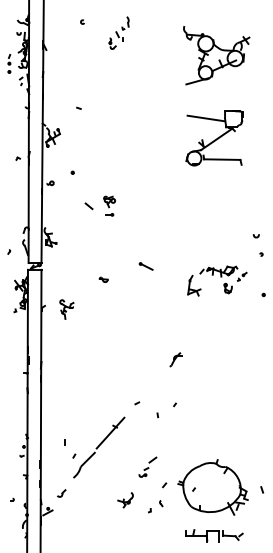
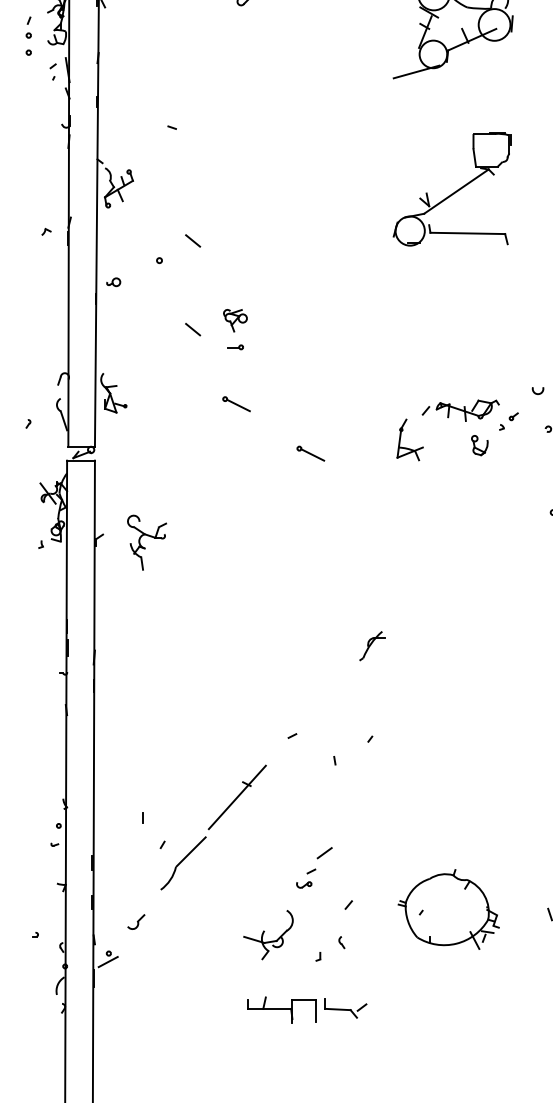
line: (205, 118) -> (433, 148), removed
line: (88, 163) -> (191, 241), added
part: (109, 242) -> (235, 404), added
part: (103, 279) -> (222, 480), removed
part: (217, 280) -> (457, 429), moved
part: (66, 309) -> (146, 542), size x1.4
part: (212, 487) -> (447, 909), size x0.7
part: (125, 500) -> (268, 936), size x1.6
part: (214, 535) -> (307, 1008), moved

